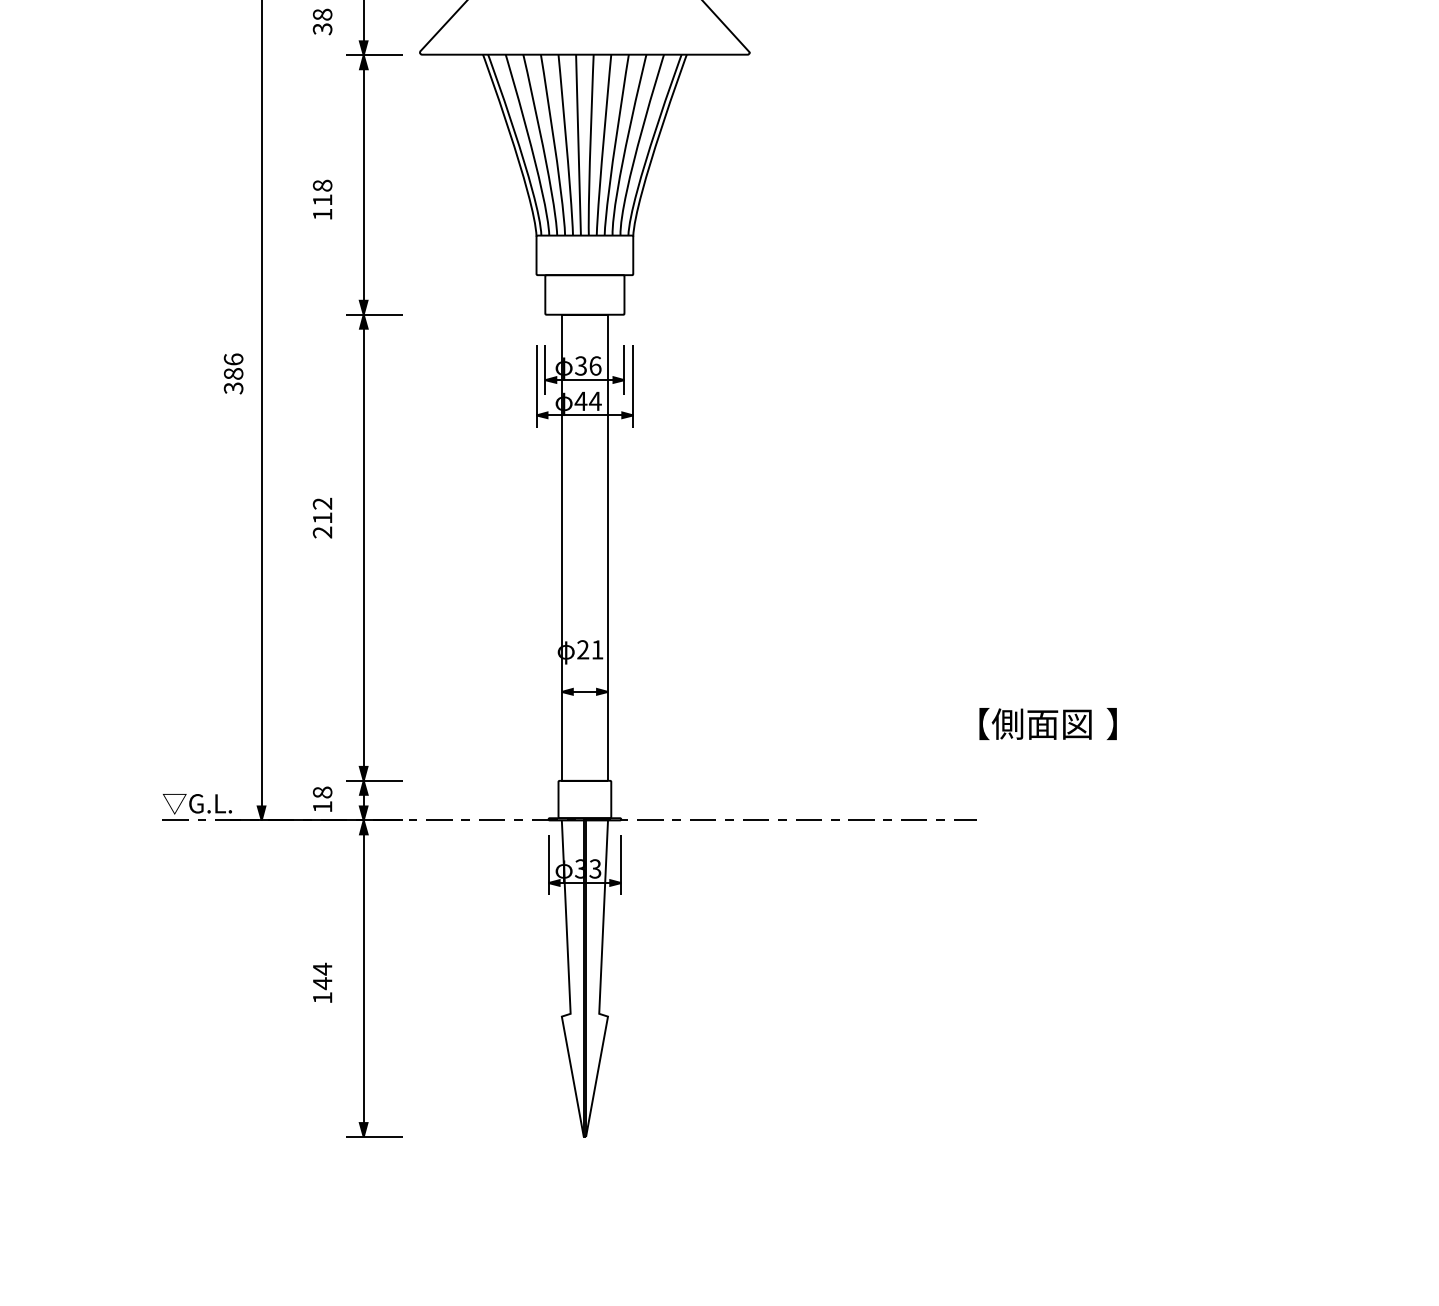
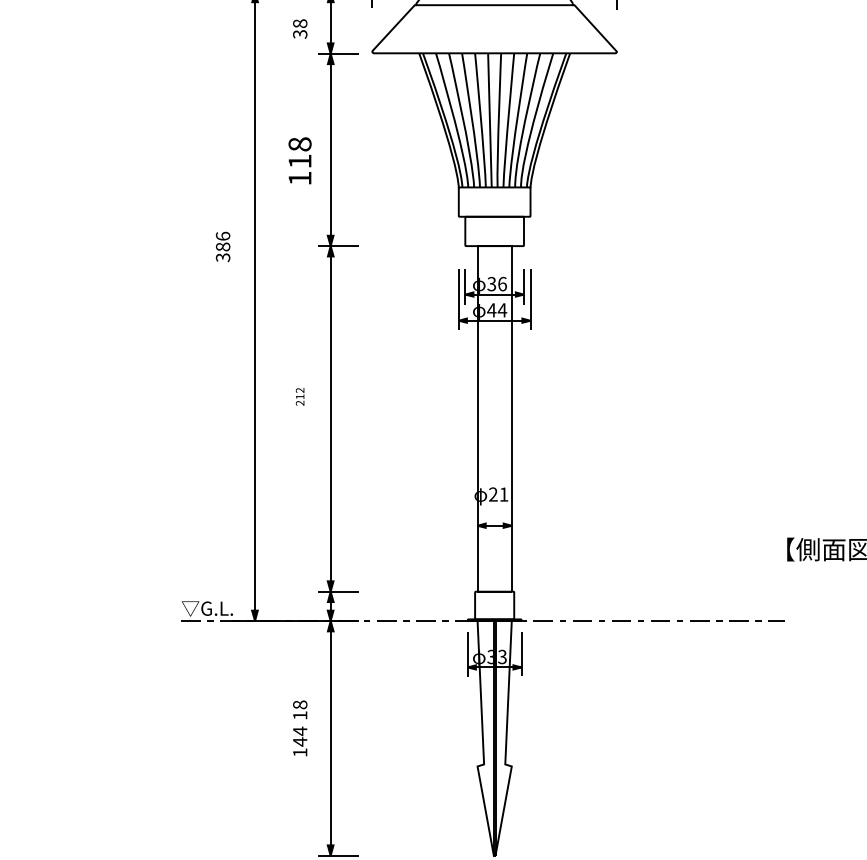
part: (322, 199) -> (300, 160), size x1.6
part: (233, 373) -> (223, 246), moved
part: (322, 517) -> (300, 396), size x0.6
part: (322, 798) -> (300, 709), moved

